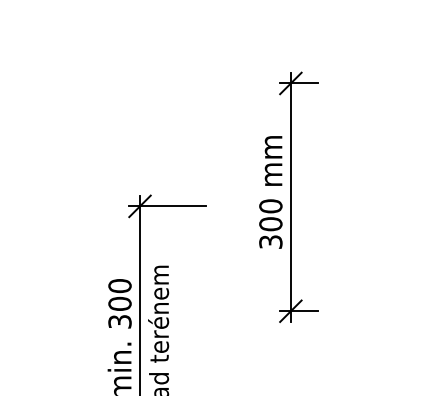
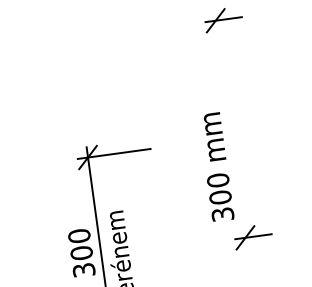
text: (270, 192) -> (216, 167), moved
line: (290, 196) -> (230, 128), removed

